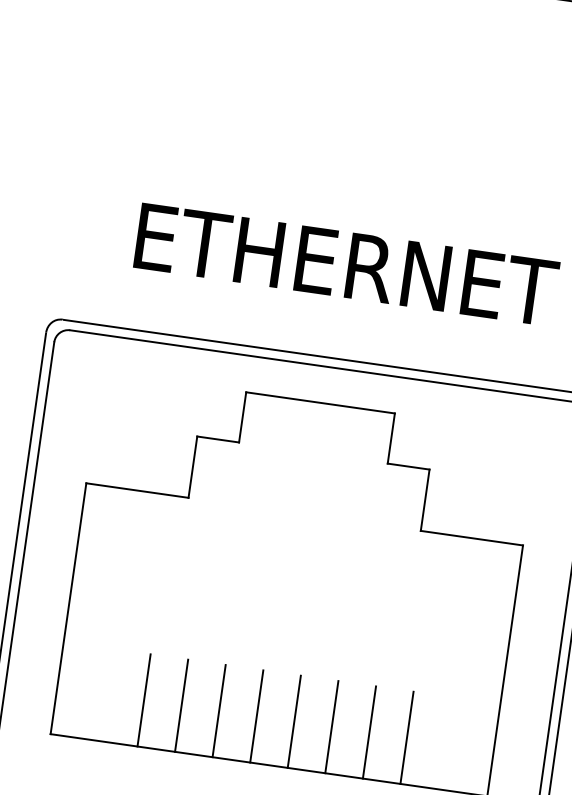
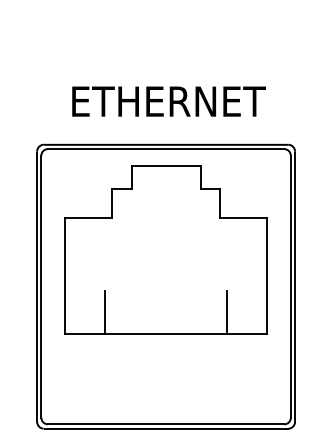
line: (181, 704) -> (122, 311), removed
line: (220, 709) -> (140, 311), removed
line: (257, 714) -> (157, 311), removed
line: (293, 720) -> (174, 311), removed
line: (332, 725) -> (192, 311), removed
line: (369, 730) -> (209, 311), removed

